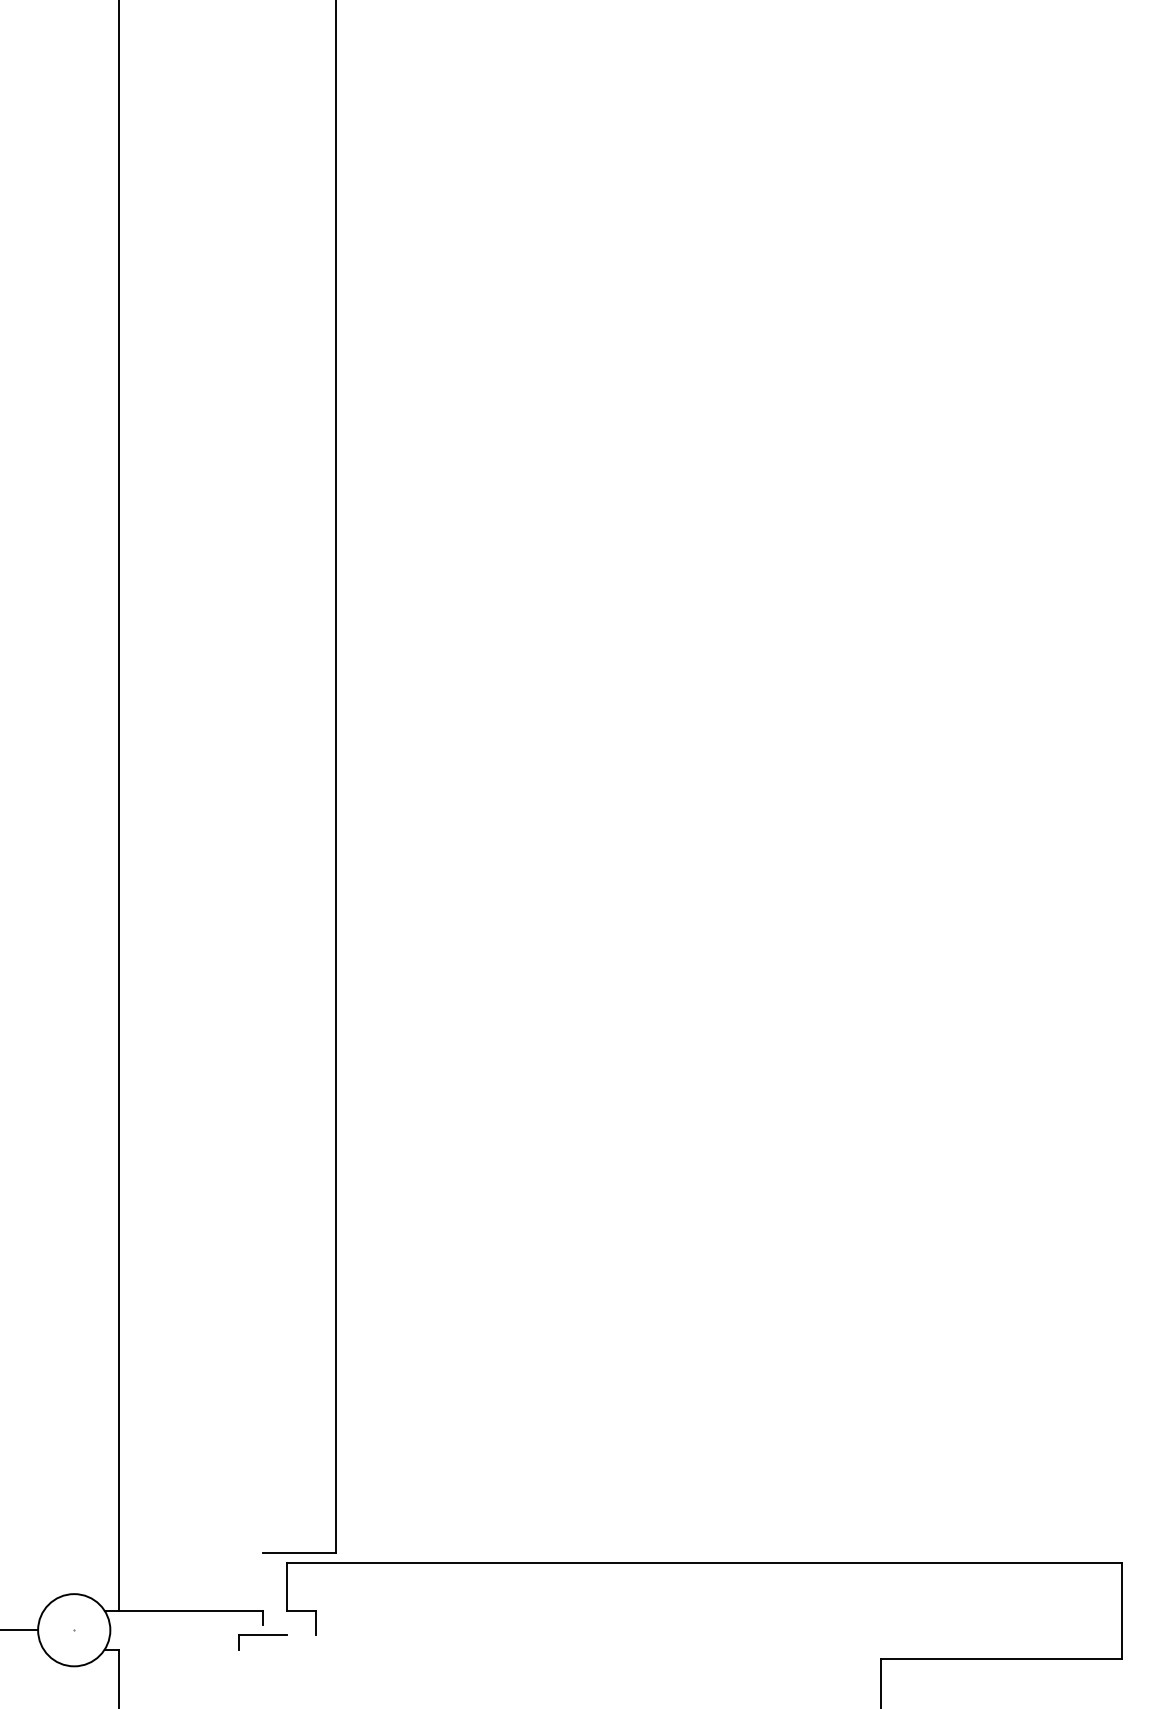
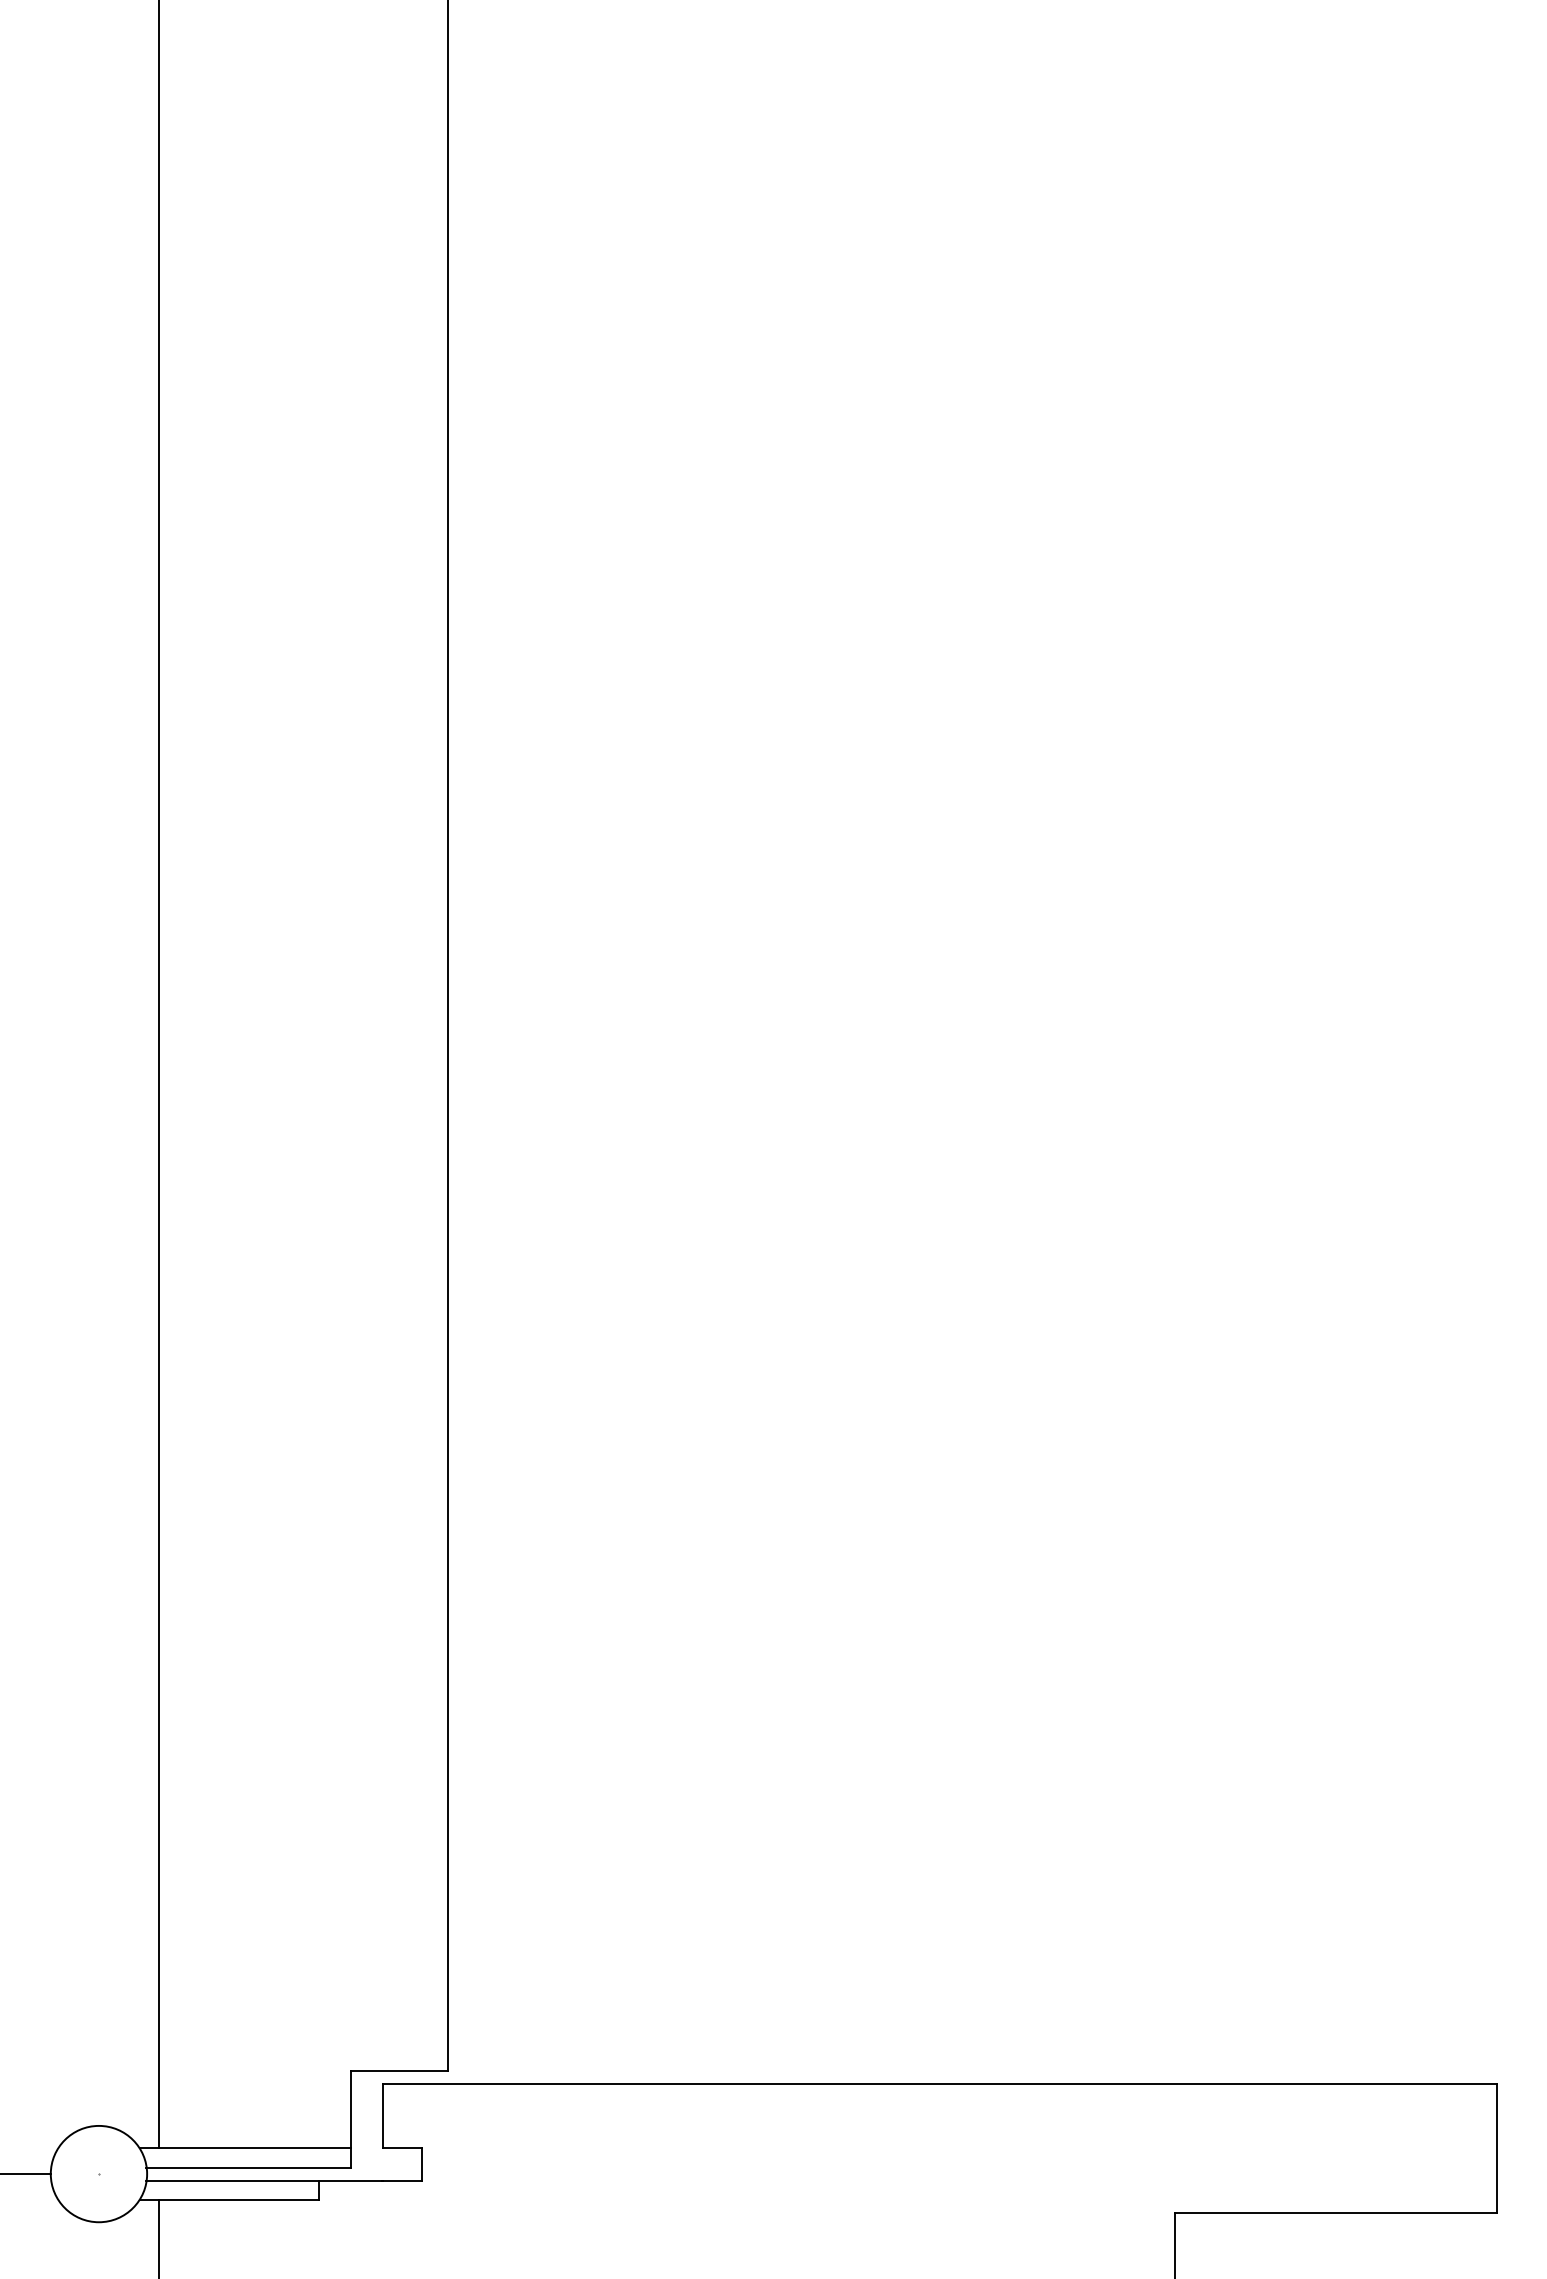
line: (263, 1581) -> (351, 2109), added
line: (186, 1625) -> (248, 2167), added
line: (174, 1635) -> (232, 2180), added
line: (301, 1635) -> (401, 2180), added
line: (178, 1649) -> (238, 2199), added

